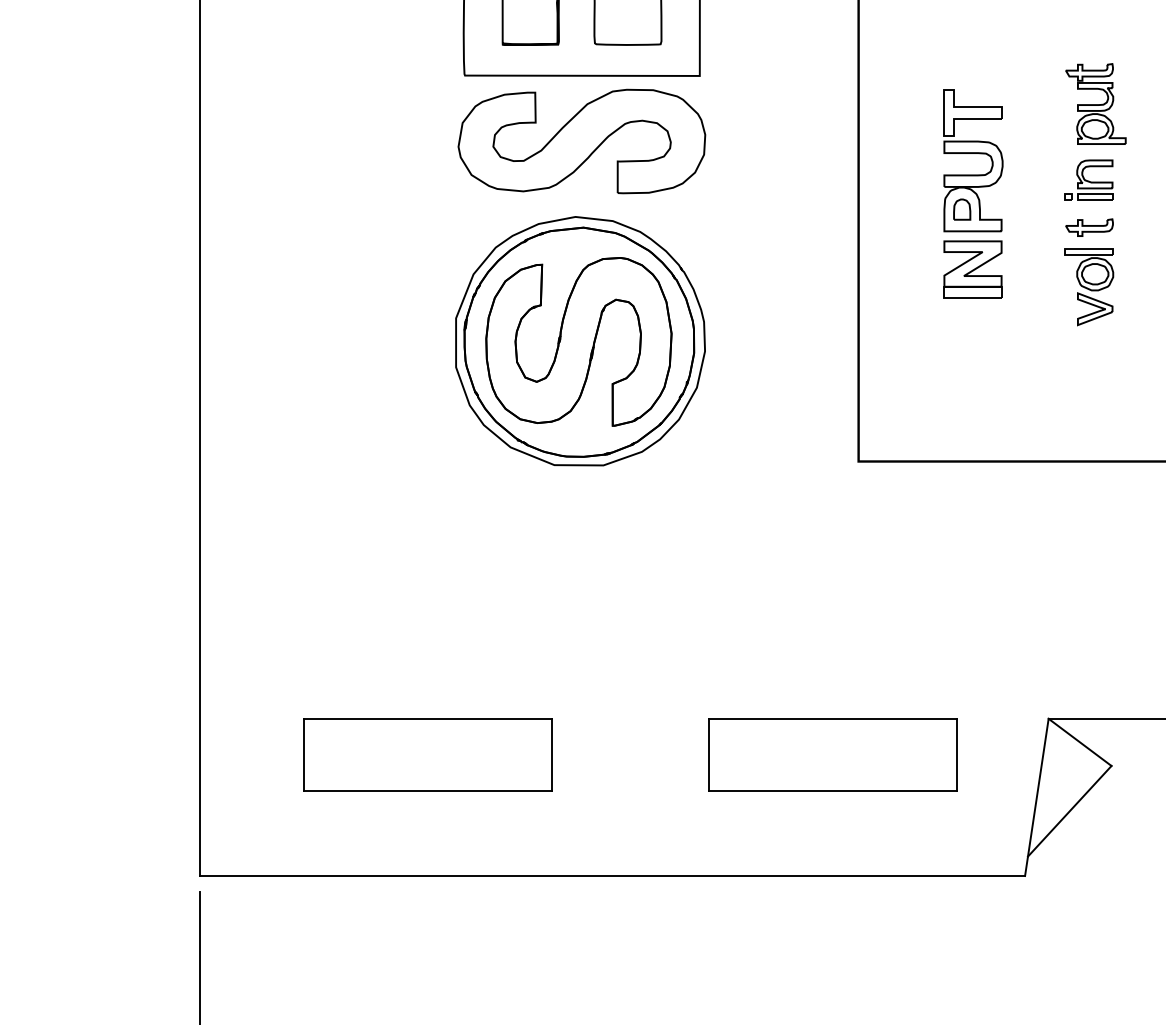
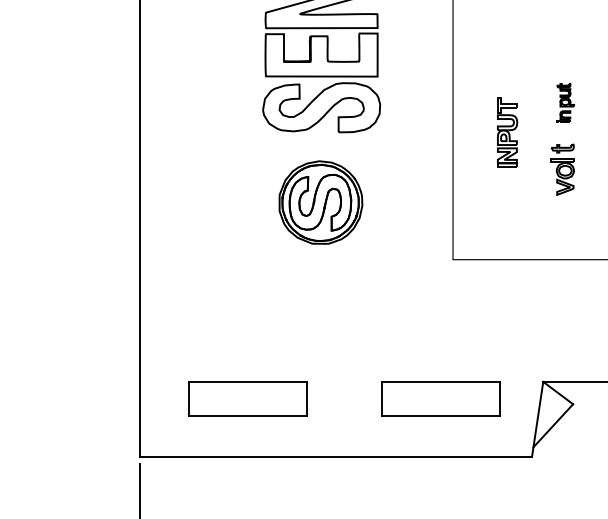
part: (1095, 130) -> (565, 102), size x0.6
part: (973, 193) -> (507, 132), size x0.7
part: (579, 341) -> (320, 202), size x0.7

